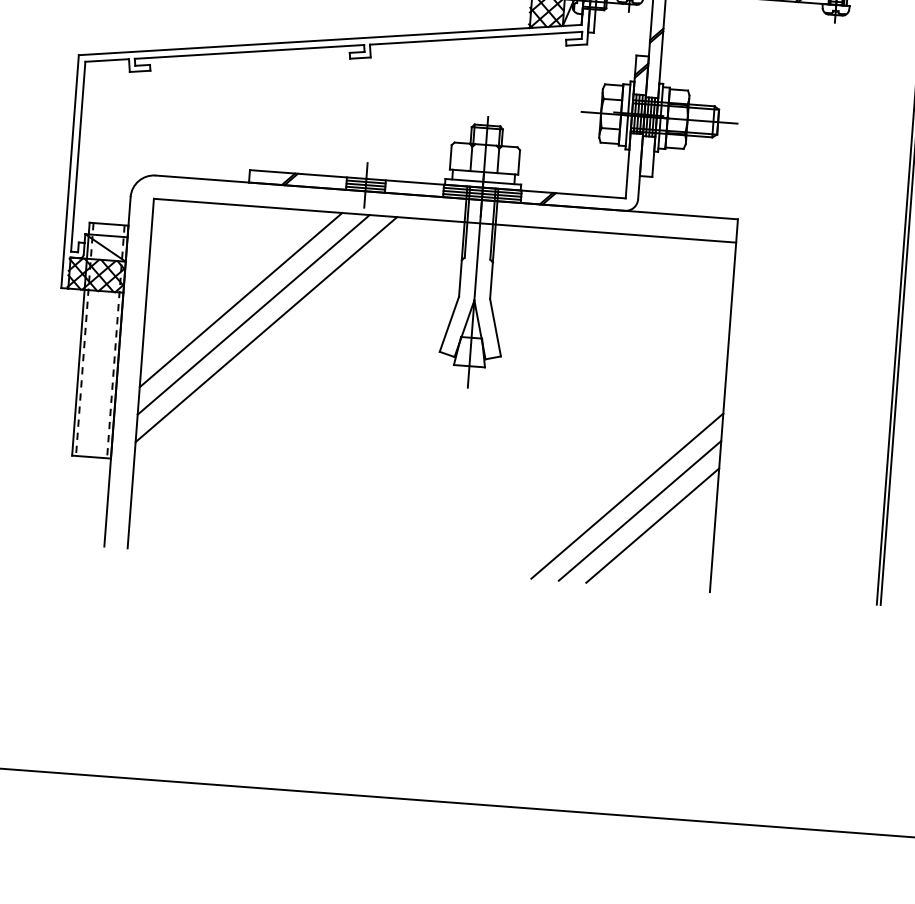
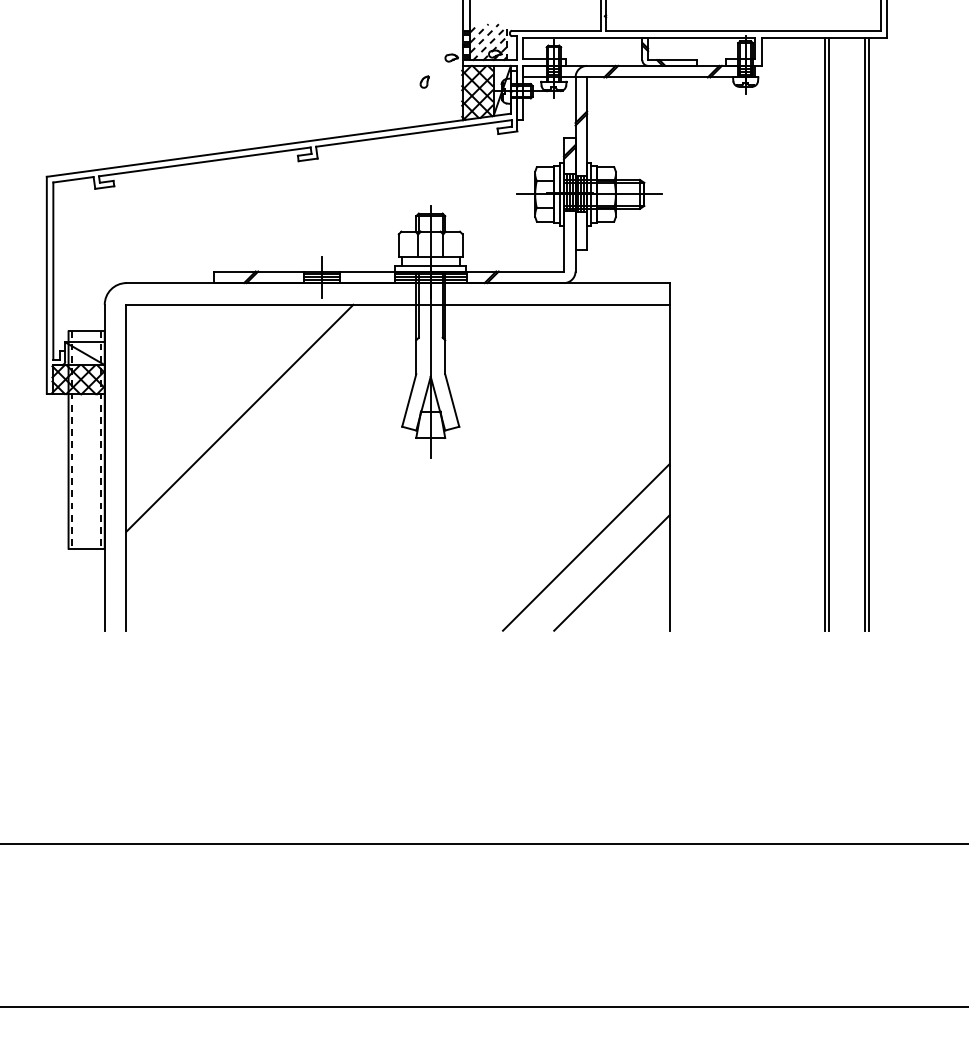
line: (241, 299) -> (214, 392), removed
line: (253, 314) -> (226, 405), removed
line: (639, 509) -> (598, 559), removed

